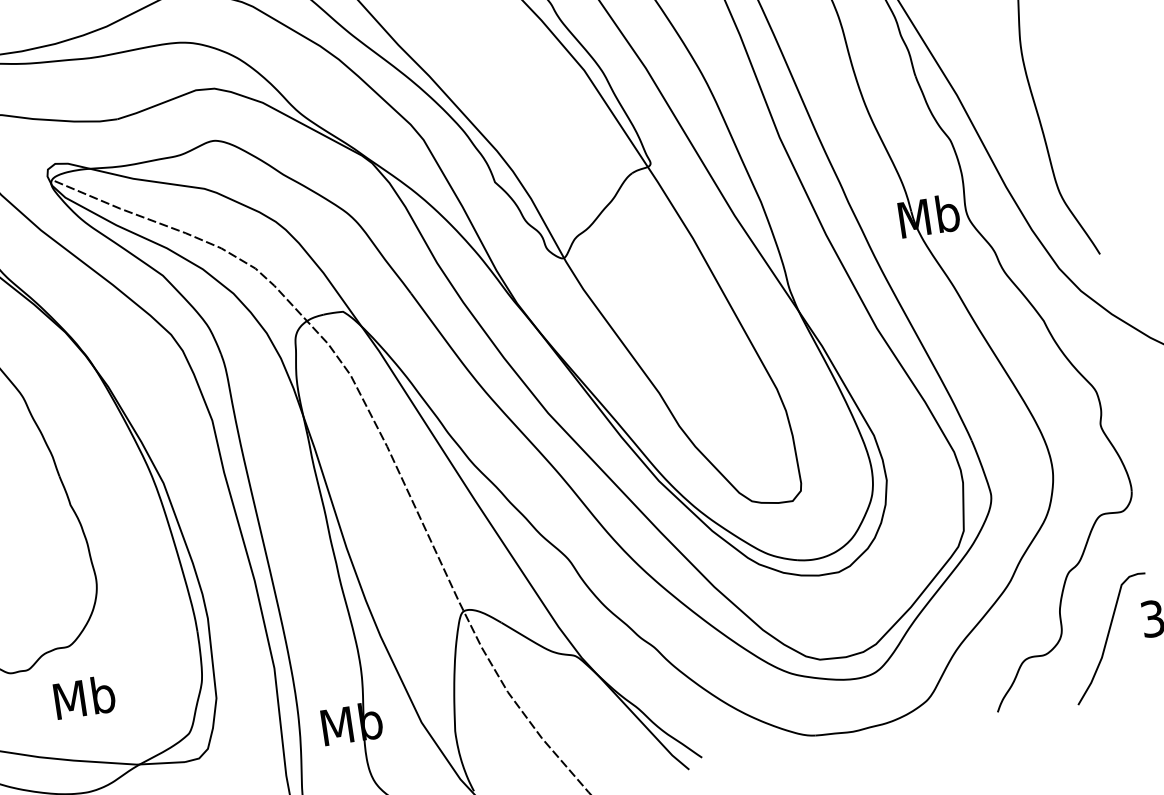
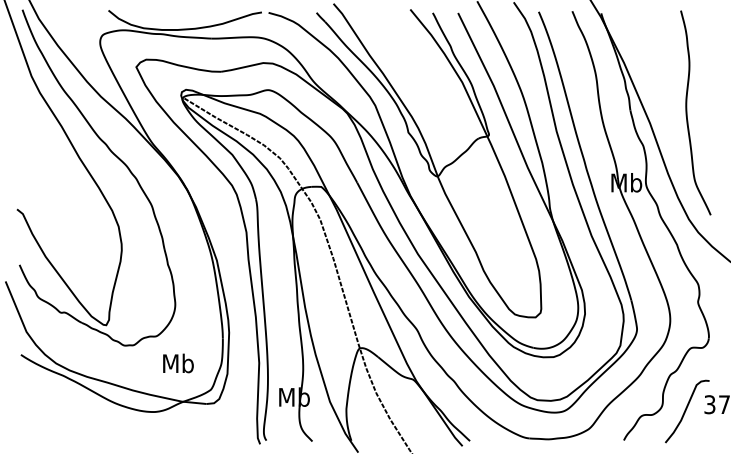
text: (84, 697) -> (178, 363), moved

